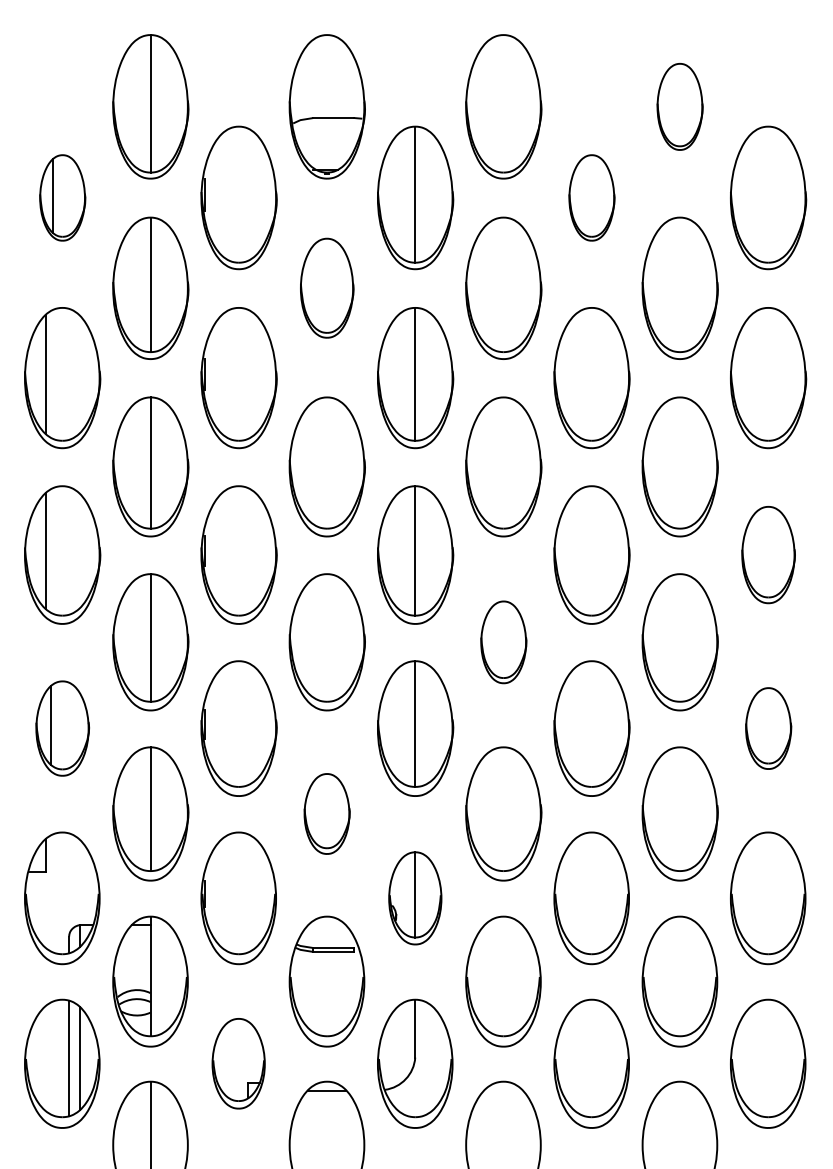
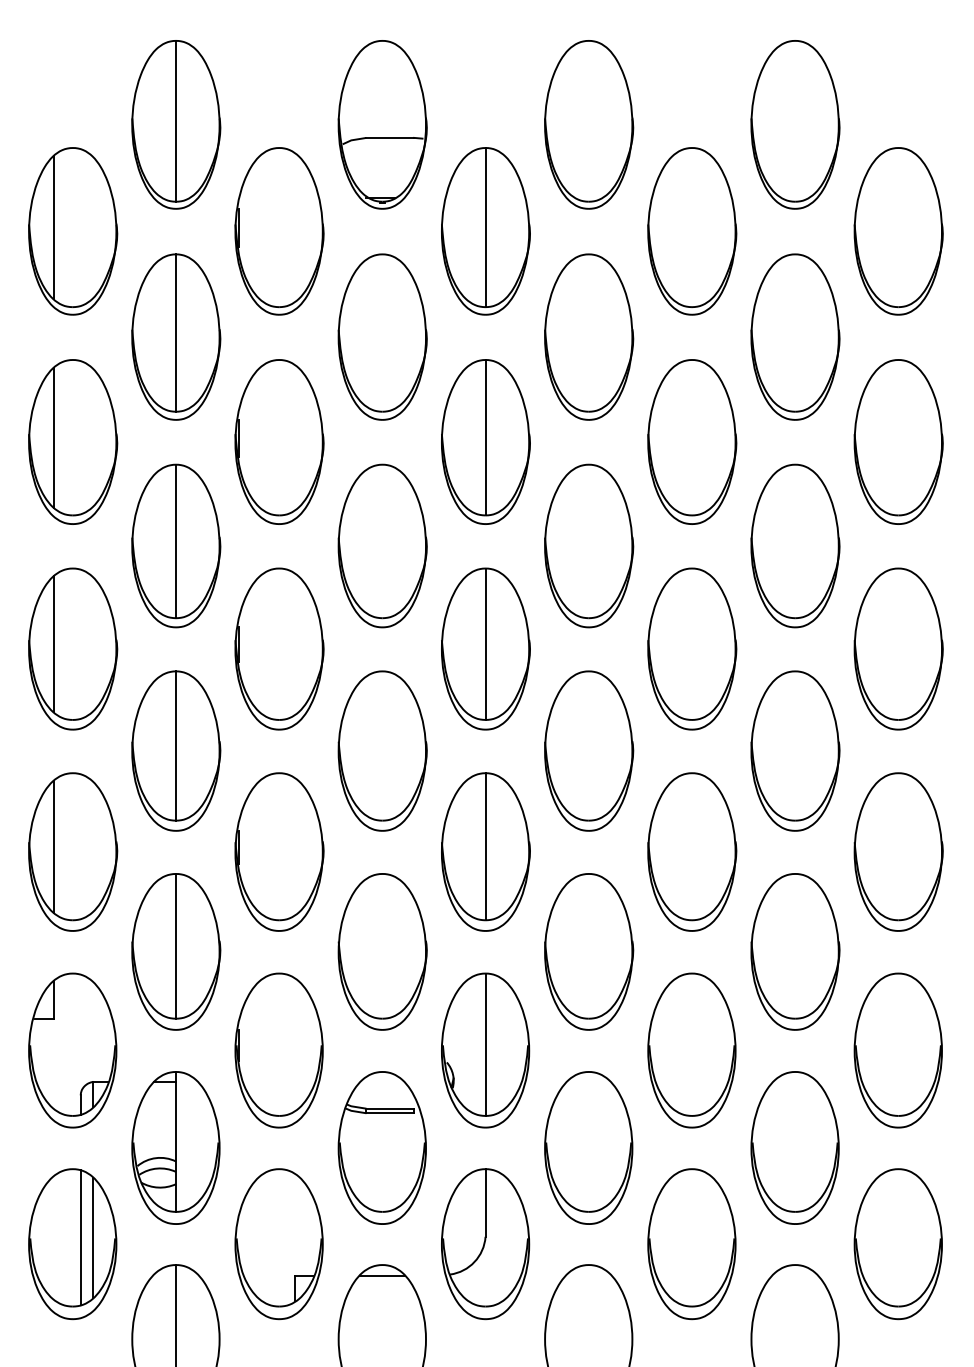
part: (679, 106) -> (794, 124), size x1.67
part: (62, 197) -> (72, 230), size x1.67
part: (591, 197) -> (691, 230), size x1.67
part: (326, 287) -> (381, 336), size x1.43
part: (768, 554) -> (898, 648), size x1.43
part: (503, 642) -> (588, 751), size x1.67
part: (62, 728) -> (72, 851), size x1.43
part: (768, 728) -> (898, 851), size x1.67
part: (326, 813) -> (381, 951), size x1.67
part: (415, 898) -> (485, 1050), size x1.43
part: (238, 1063) -> (278, 1243), size x1.43

